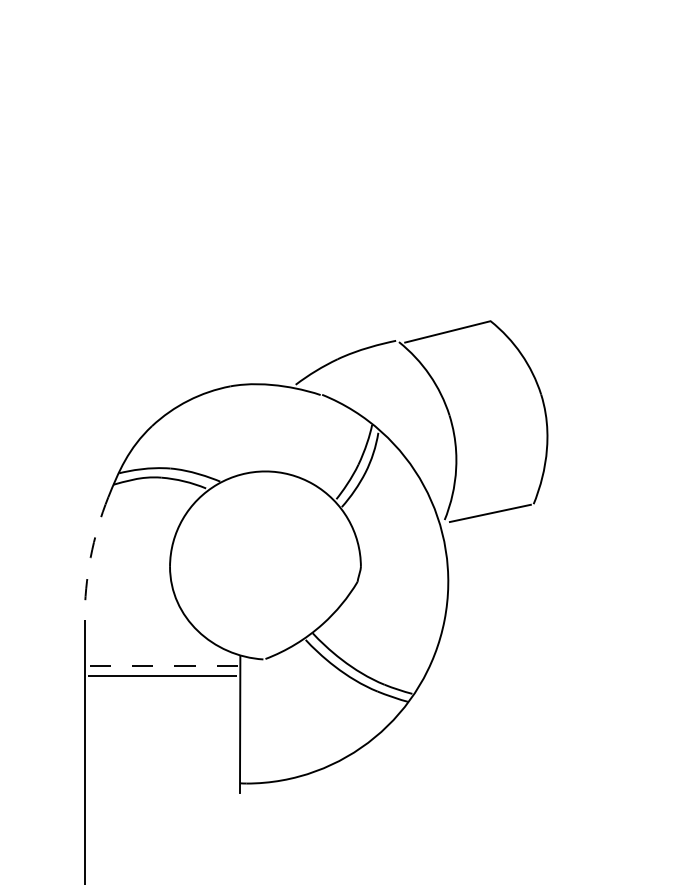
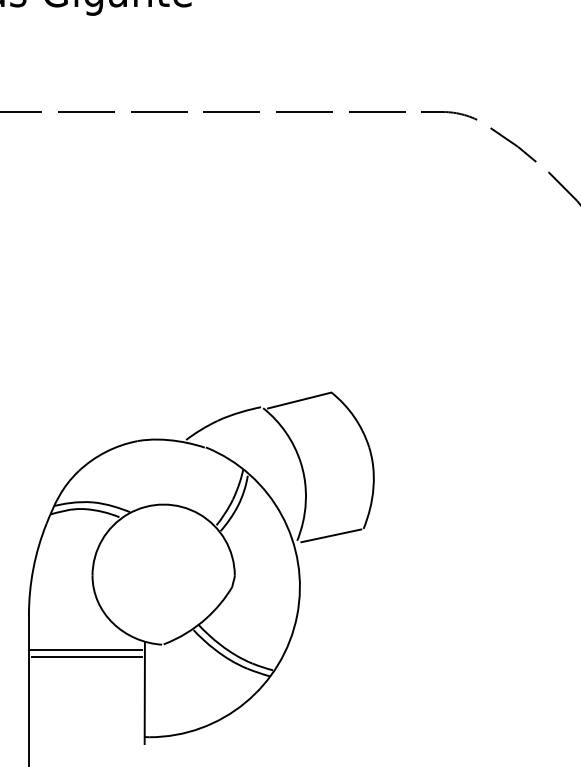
arc: (90, 557) -> (33, 568), dashed -> solid
line: (161, 665) -> (86, 649), dashed -> solid

